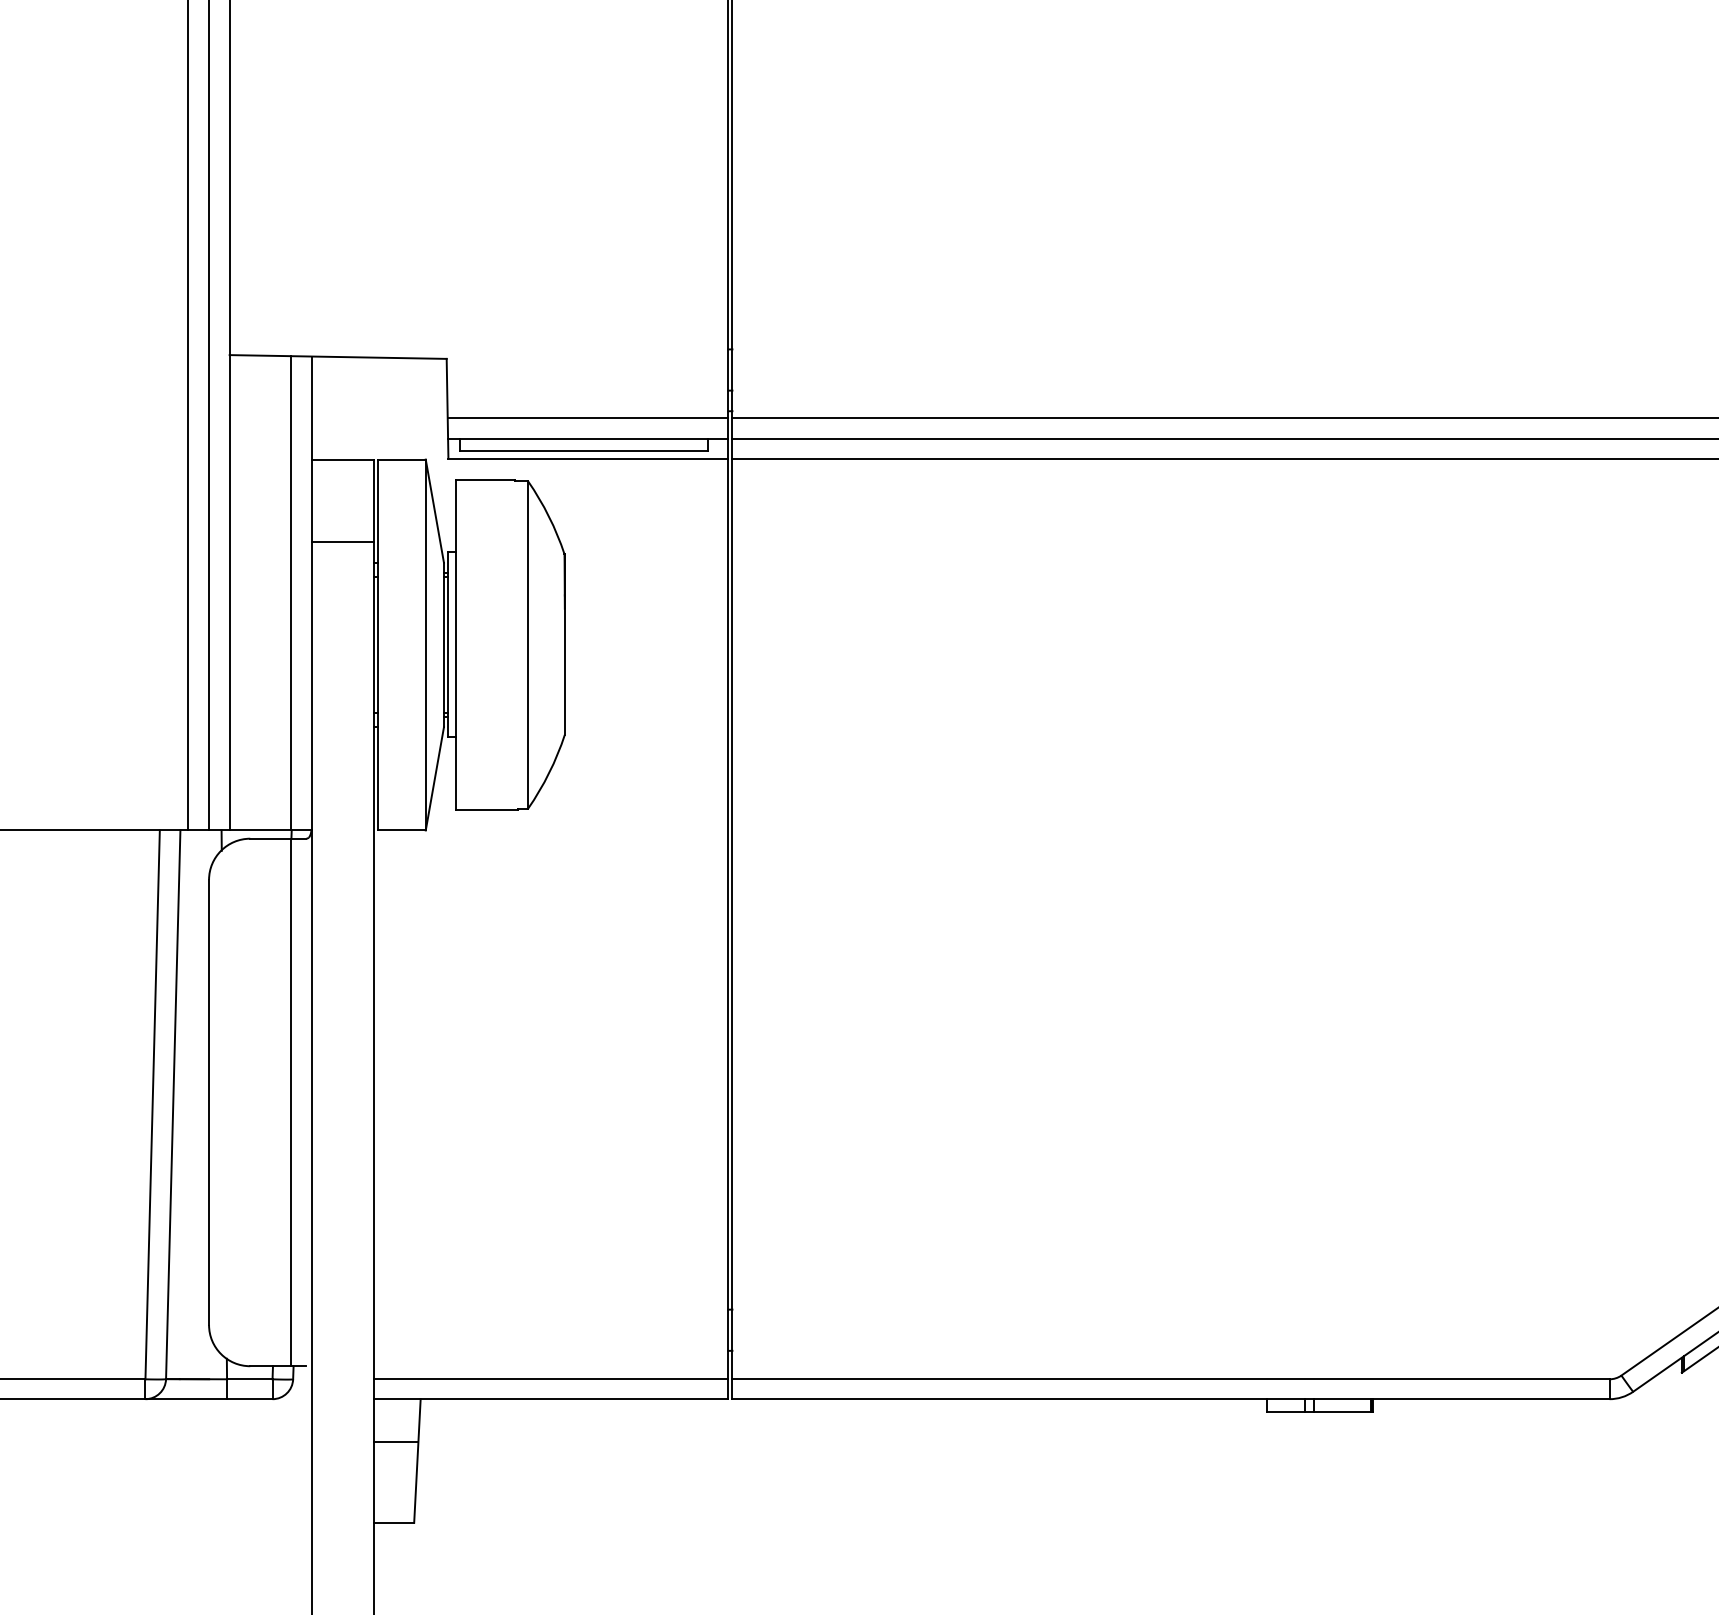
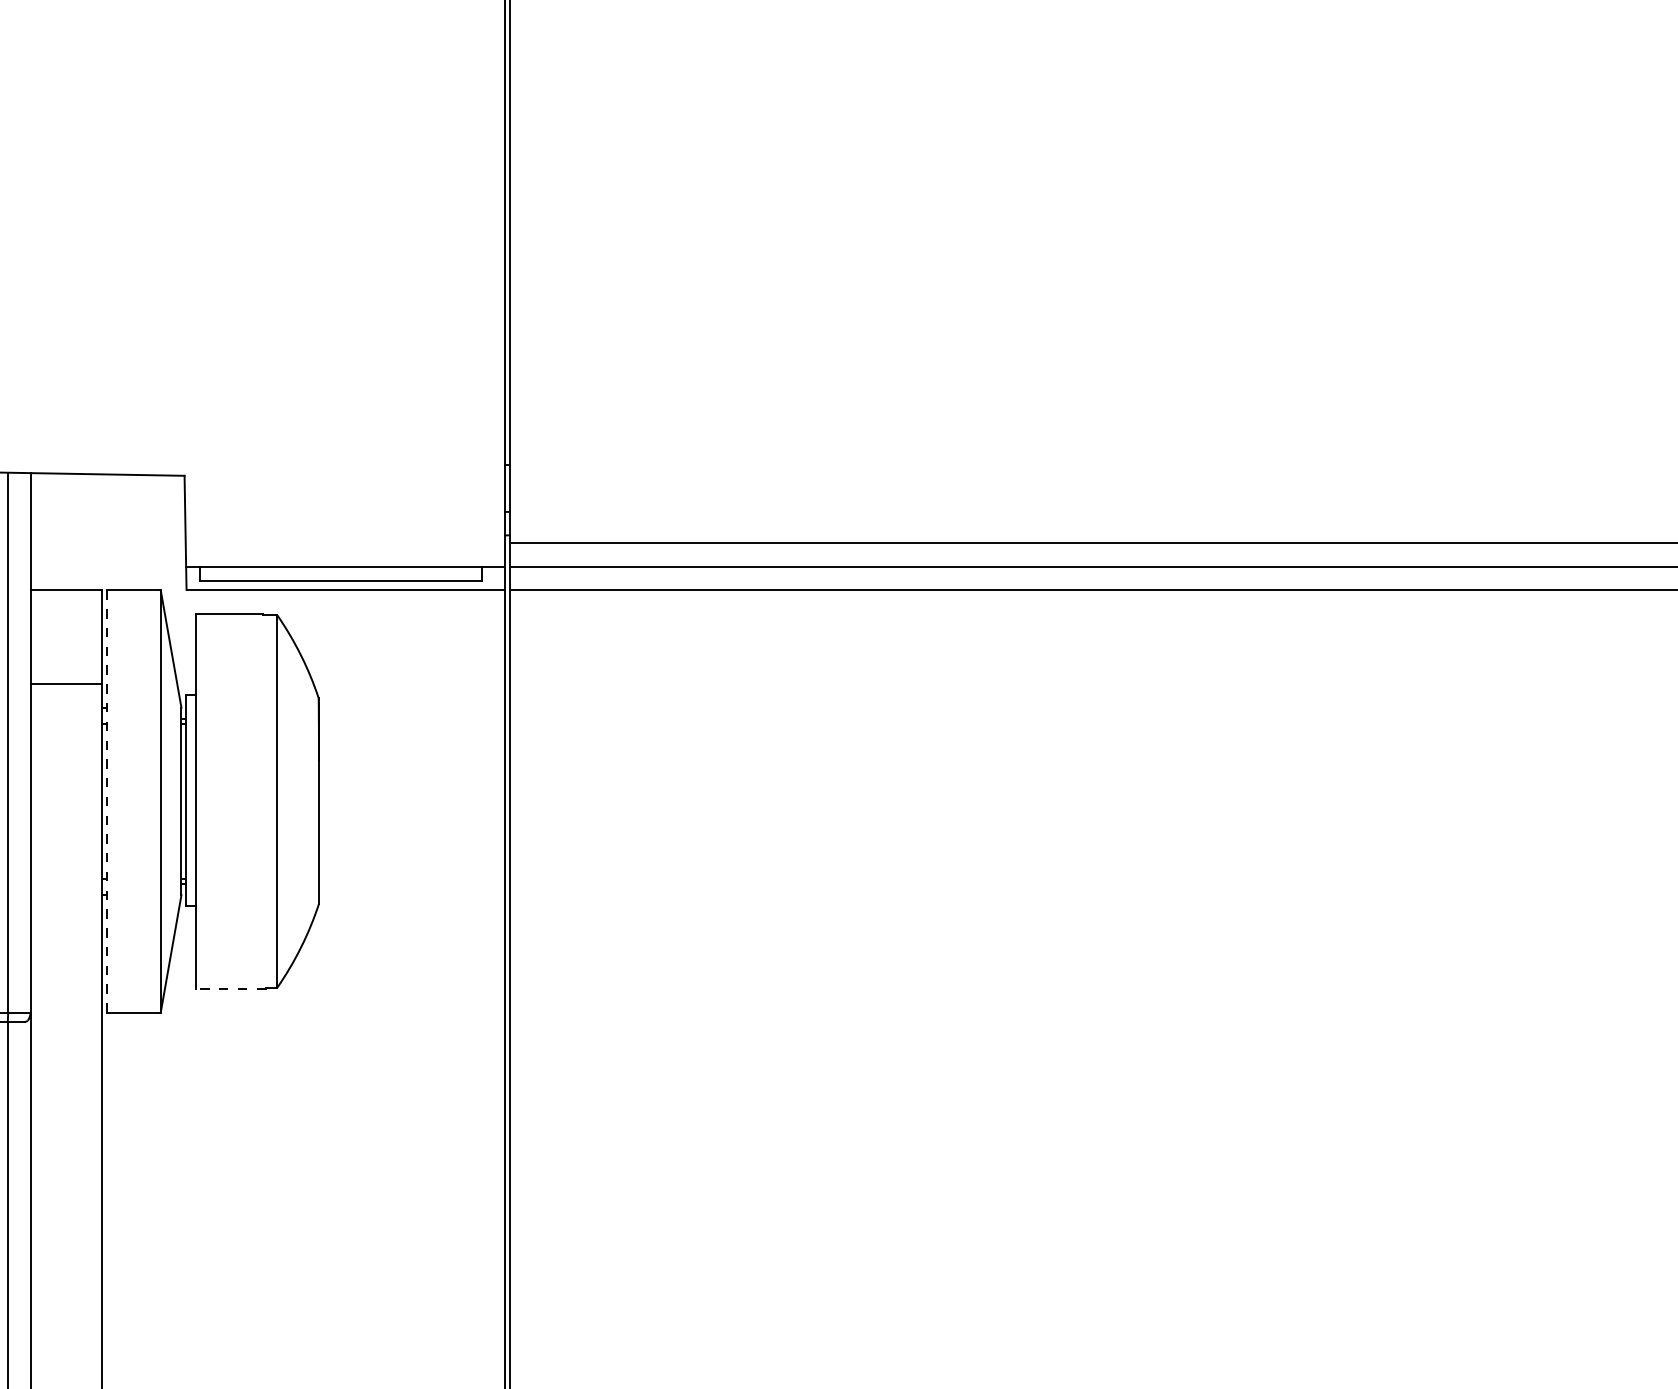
line: (587, 418) -> (344, 543), removed
line: (378, 644) -> (106, 800), solid -> dashed
line: (487, 809) -> (231, 988), solid -> dashed

